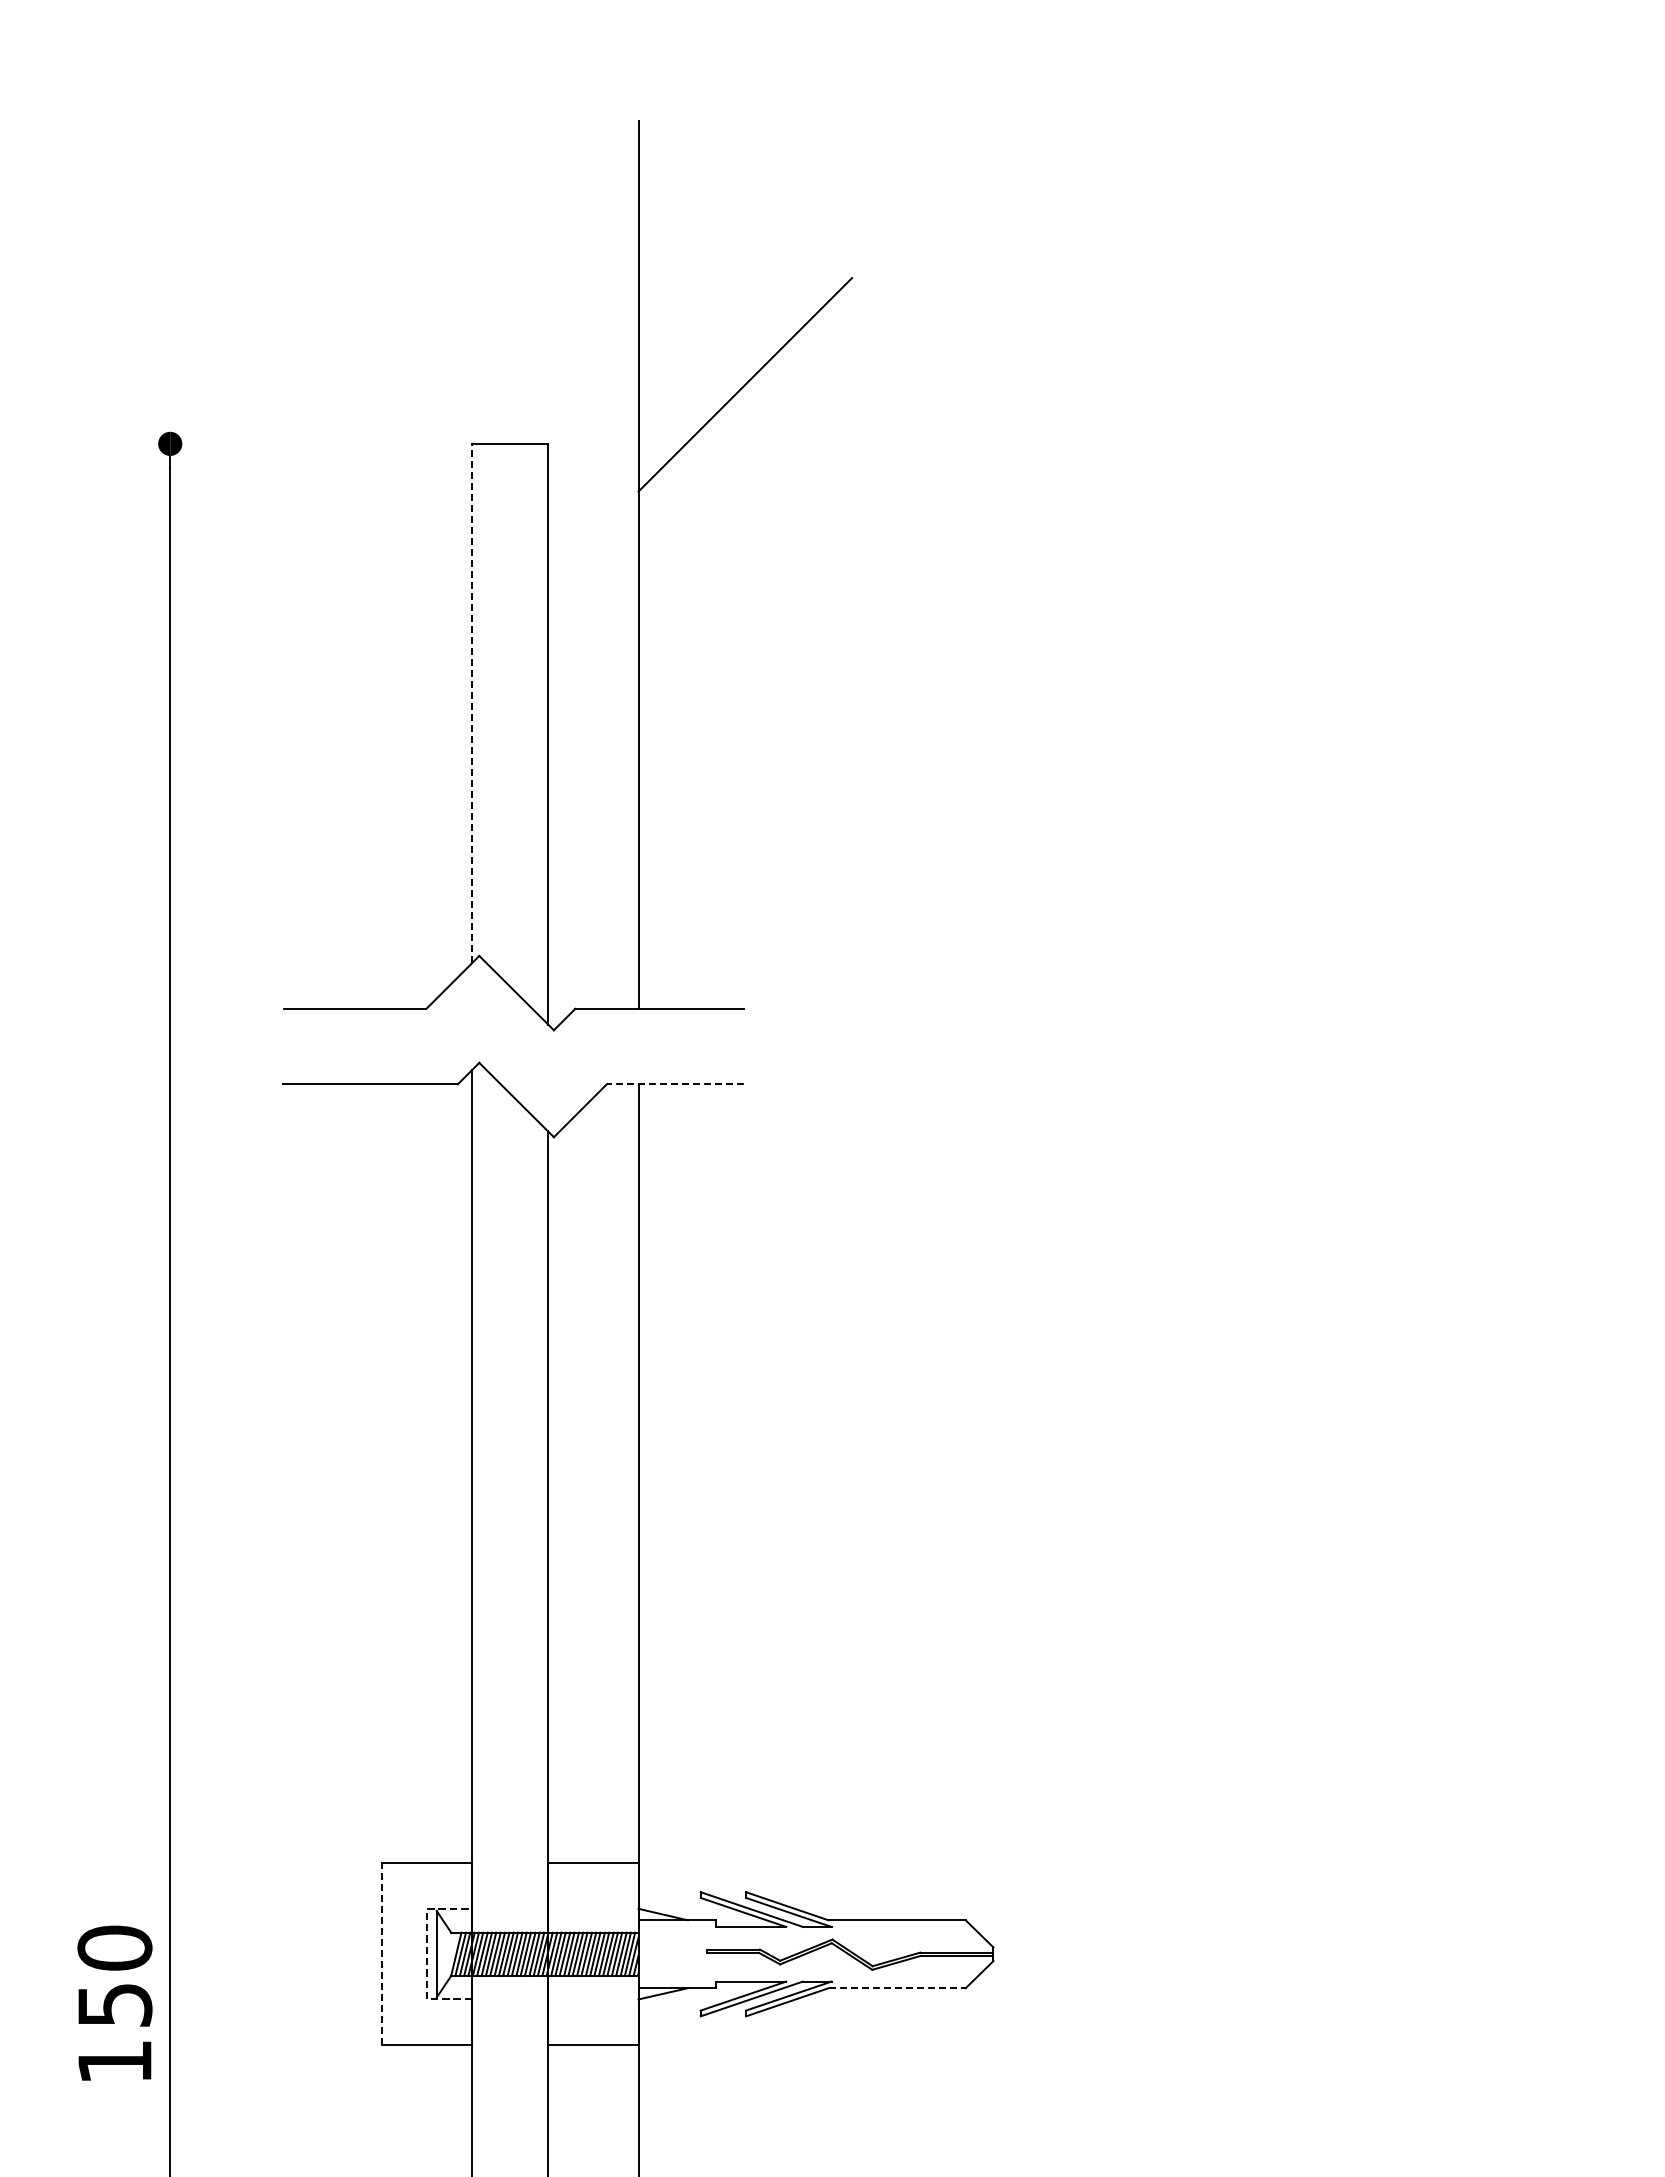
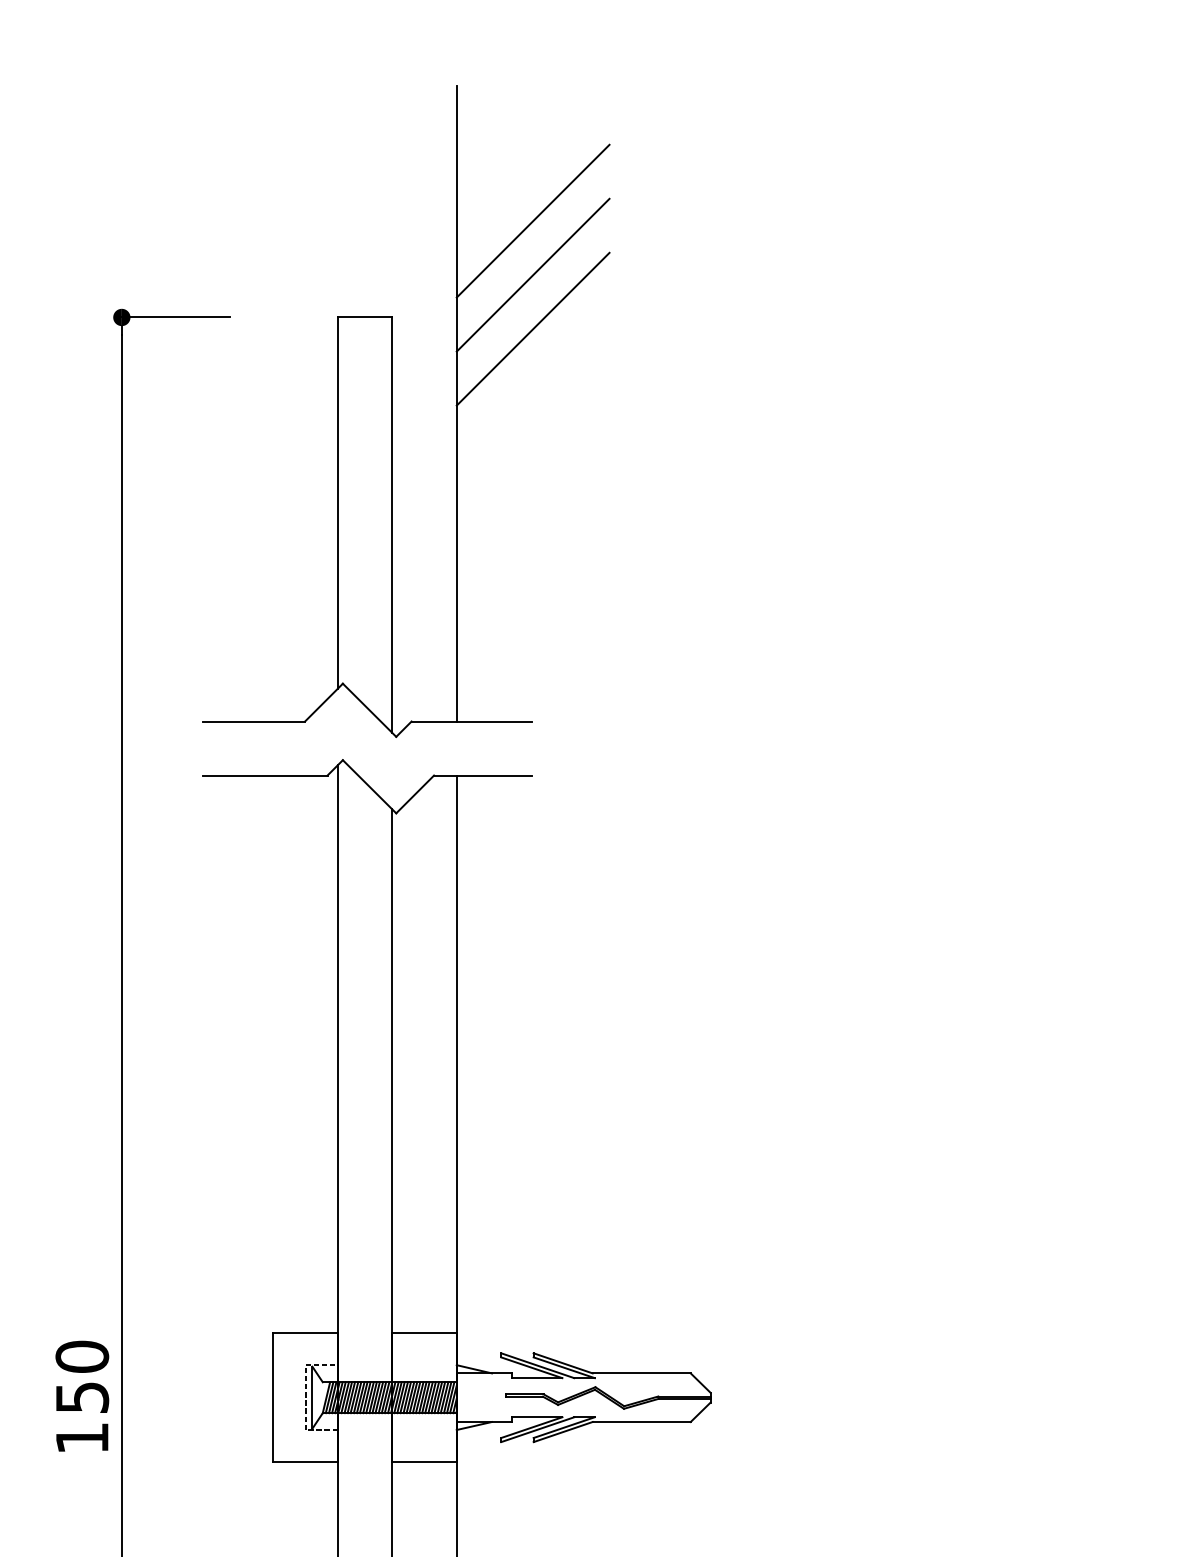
line: (745, 309) -> (533, 221), added
line: (245, 443) -> (175, 317), added
line: (745, 460) -> (533, 329), added
line: (472, 703) -> (338, 503), dashed -> solid
line: (675, 1084) -> (483, 775), dashed -> solid
line: (381, 1954) -> (272, 1397), dashed -> solid
line: (897, 1988) -> (641, 1422), dashed -> solid
text: (114, 2002) -> (81, 1395), moved

